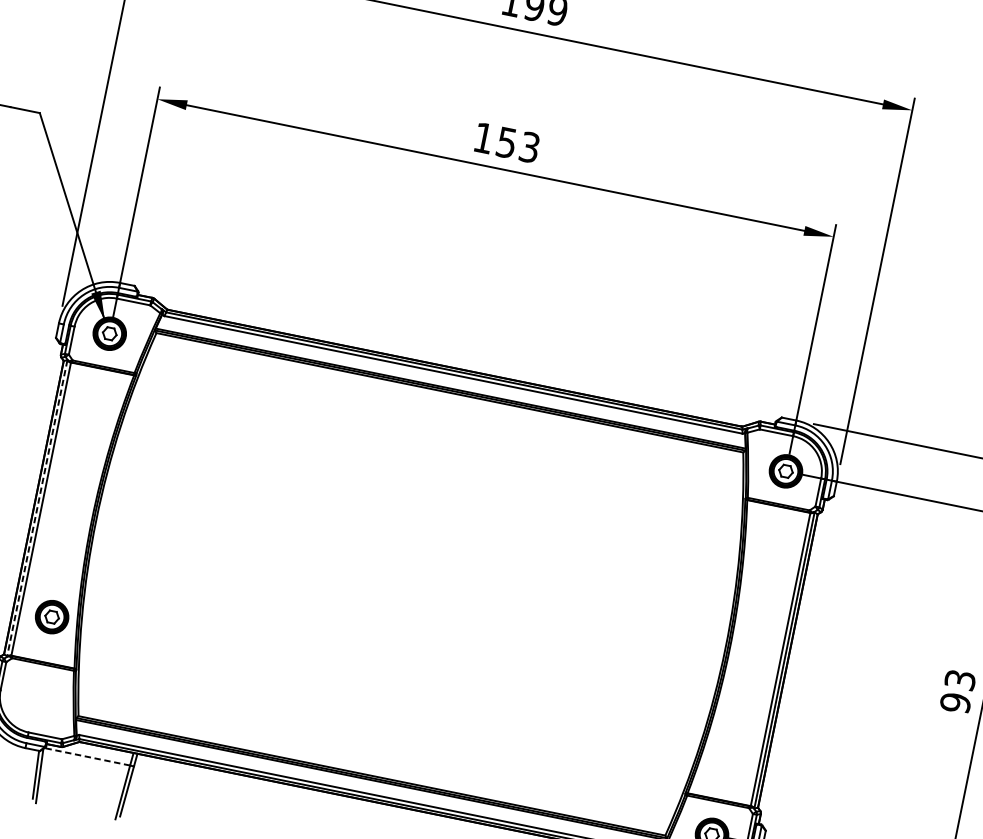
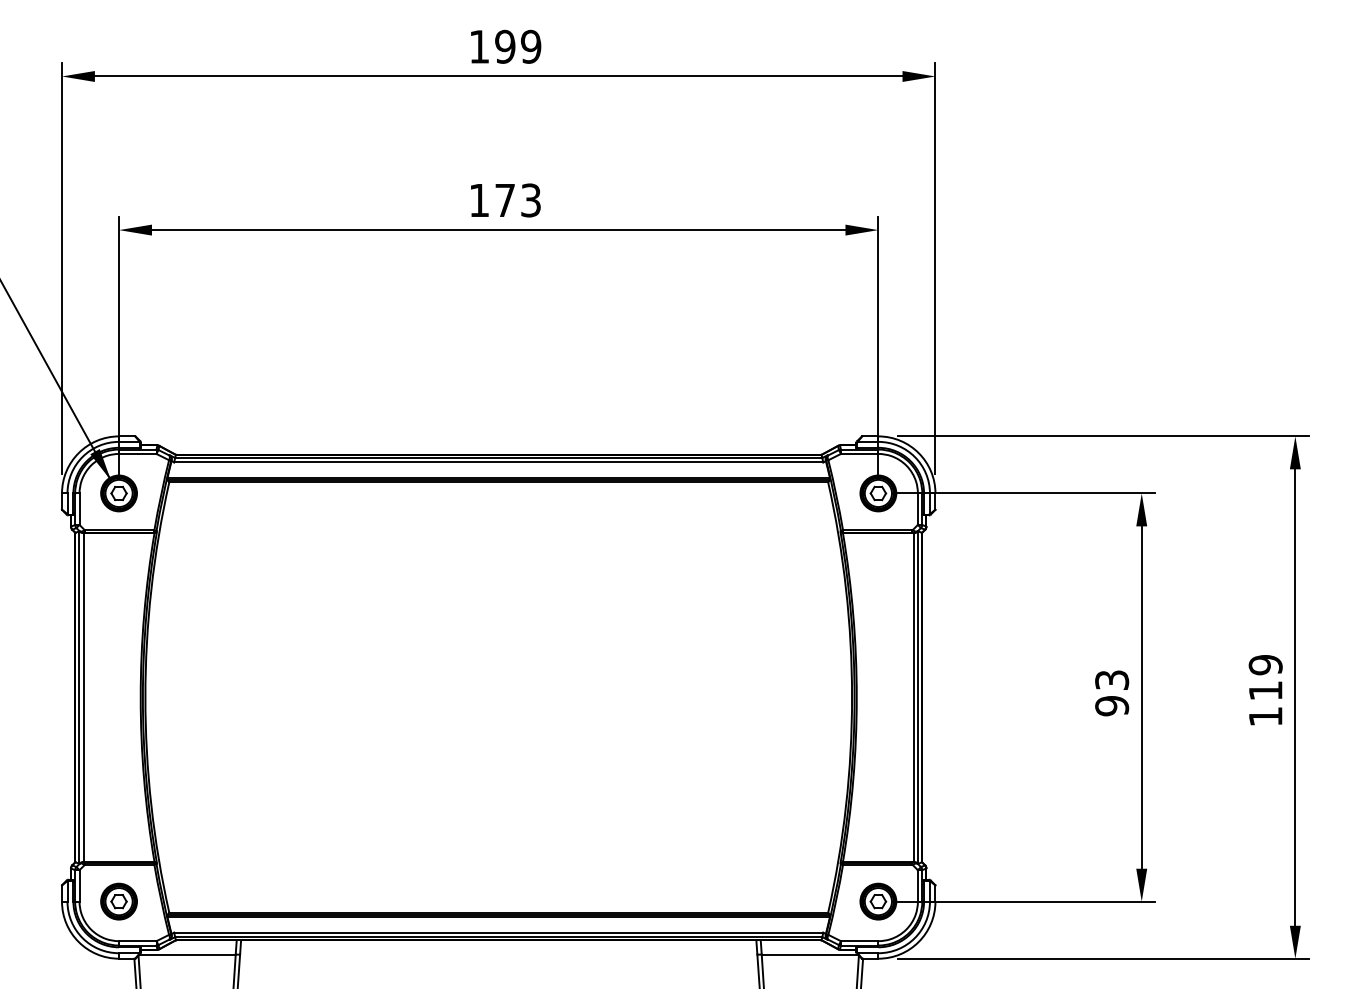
text: (506, 142) -> (504, 200), 153 -> 173
line: (37, 509) -> (79, 698), dashed -> solid
part: (51, 616) -> (118, 901), moved
line: (87, 756) -> (187, 954), dashed -> solid

